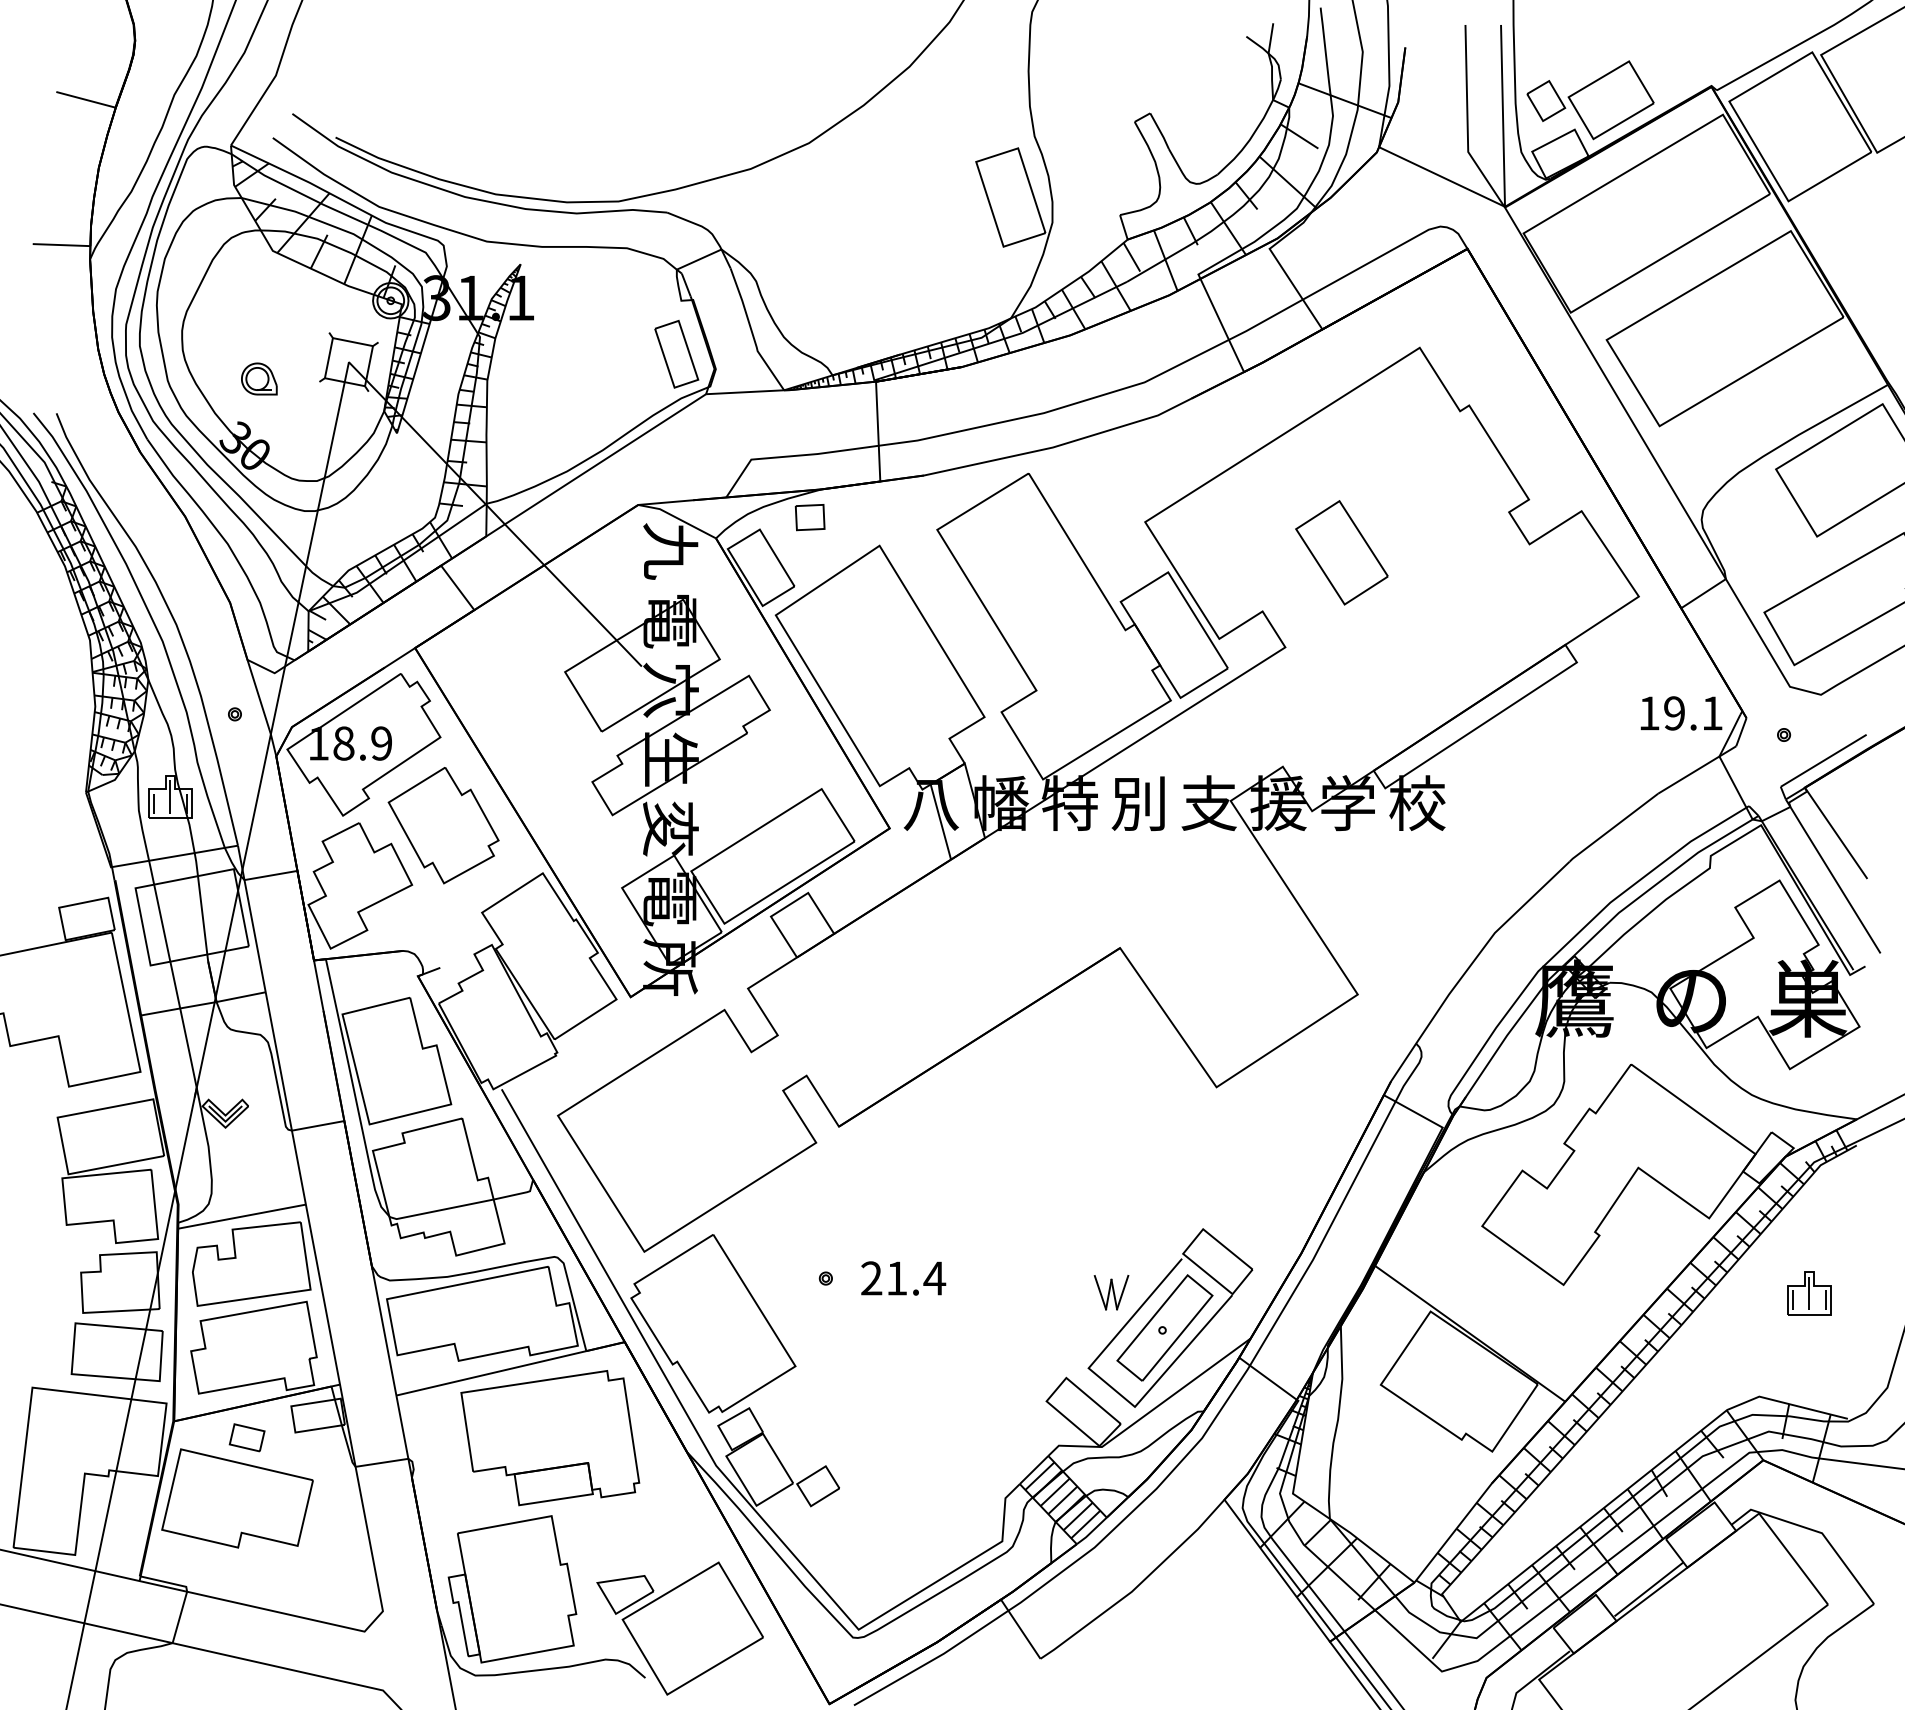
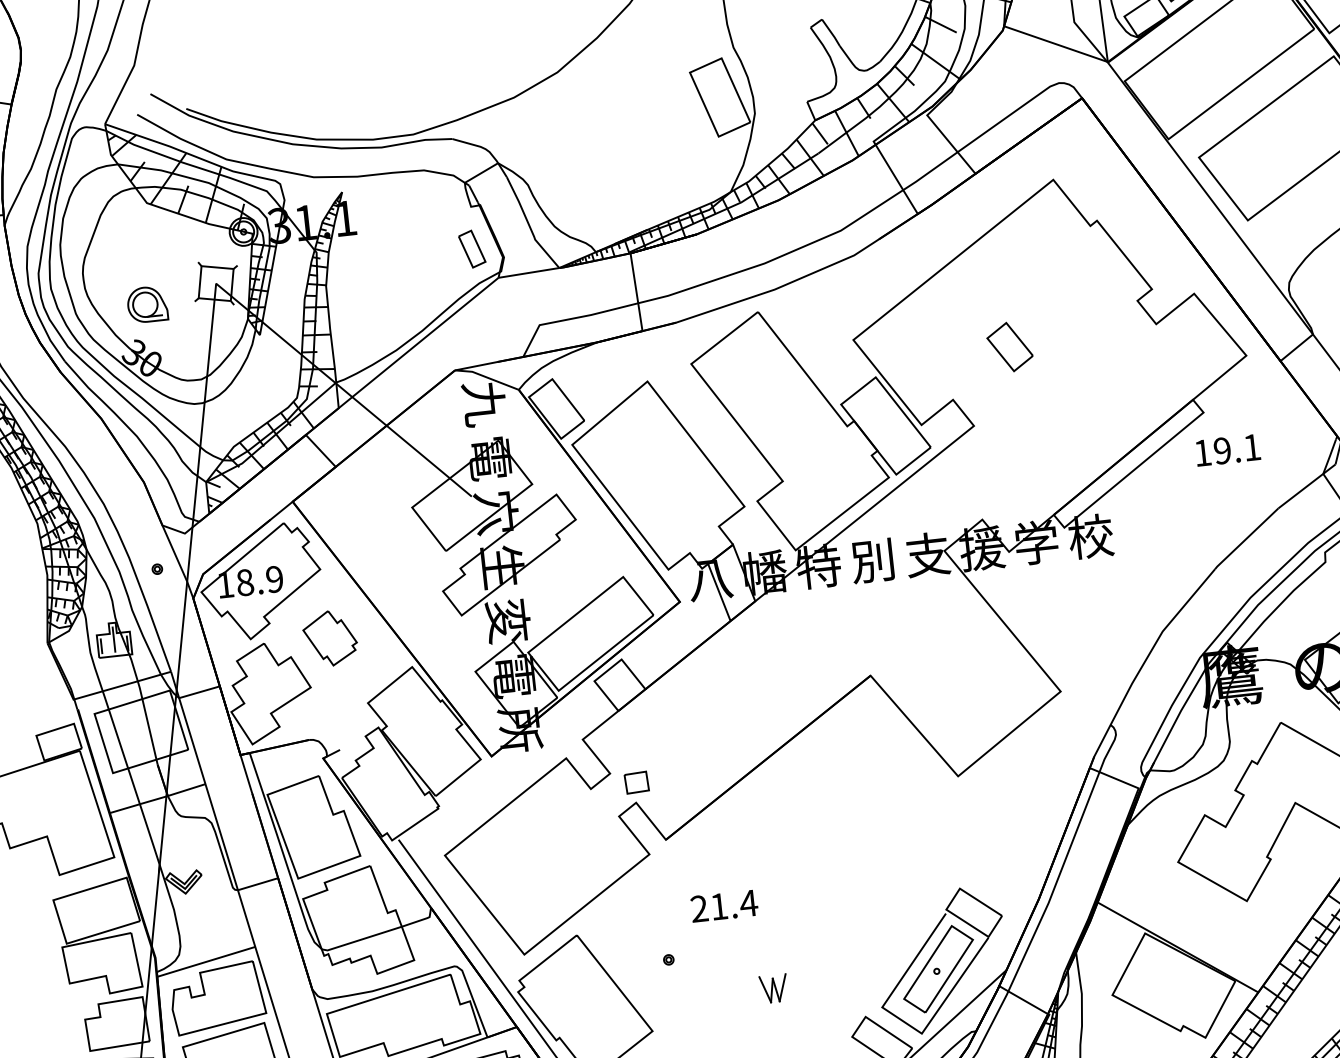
part: (676, 354) -> (471, 249), size x0.7
part: (259, 378) -> (147, 304), size x1.4
part: (809, 517) -> (636, 782), moved
part: (1341, 552) -> (1009, 346), size x0.6
text: (1681, 713) -> (1227, 450), moved
part: (443, 825) -> (330, 638), size x0.6
text: (903, 1278) -> (724, 906), moved
part: (1111, 1292) -> (773, 988), moved

